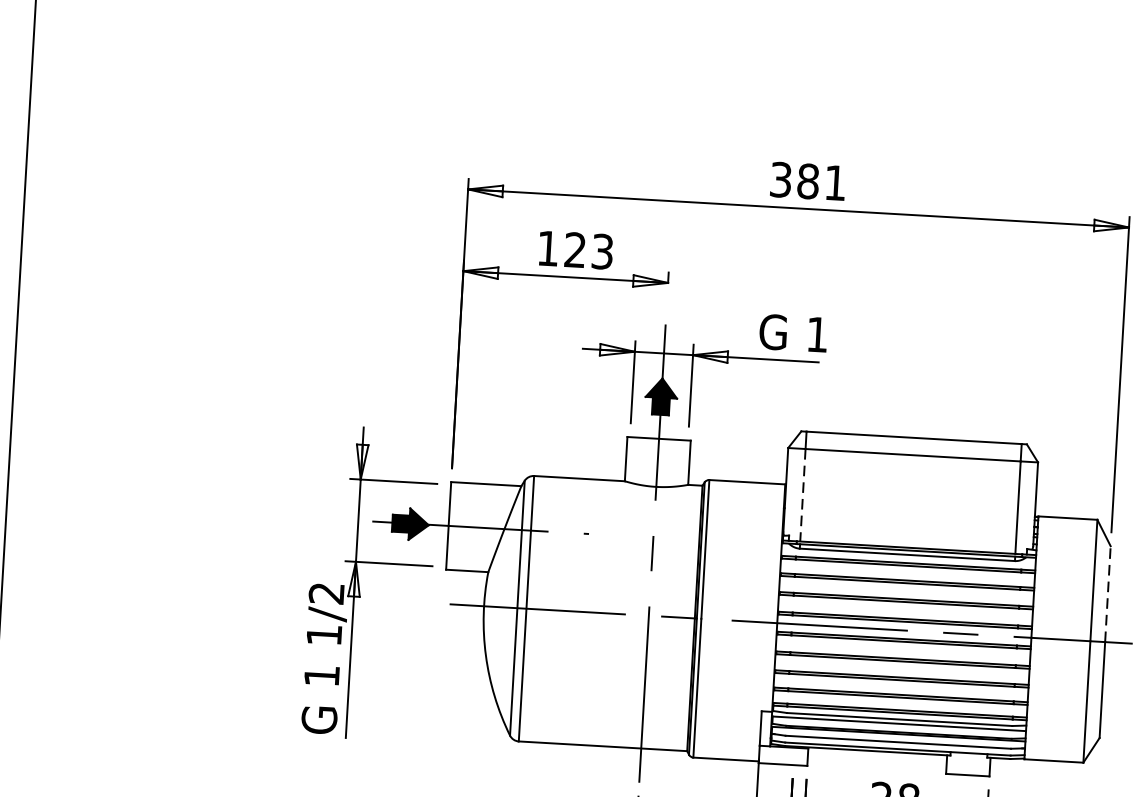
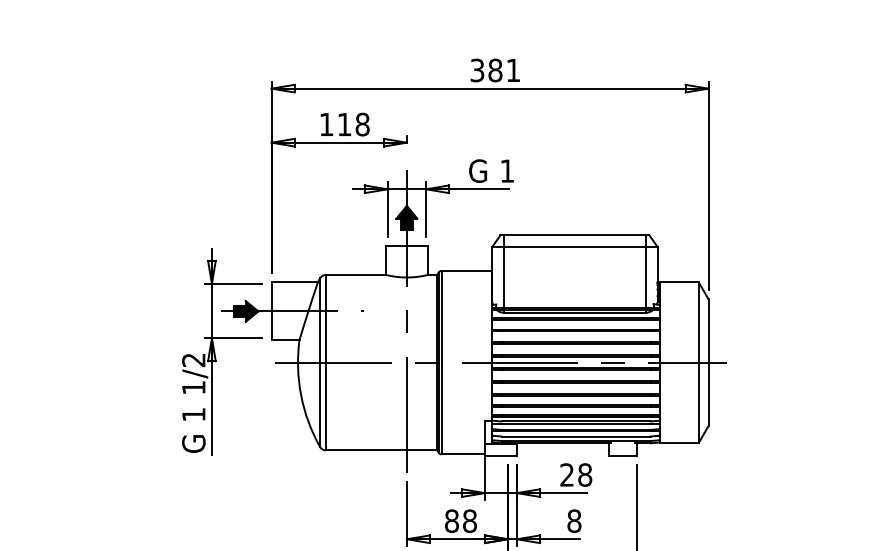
text: (588, 250) -> (353, 124), 123 -> 118
line: (802, 495) -> (503, 277), dashed -> solid
line: (1107, 594) -> (708, 331), dashed -> solid

